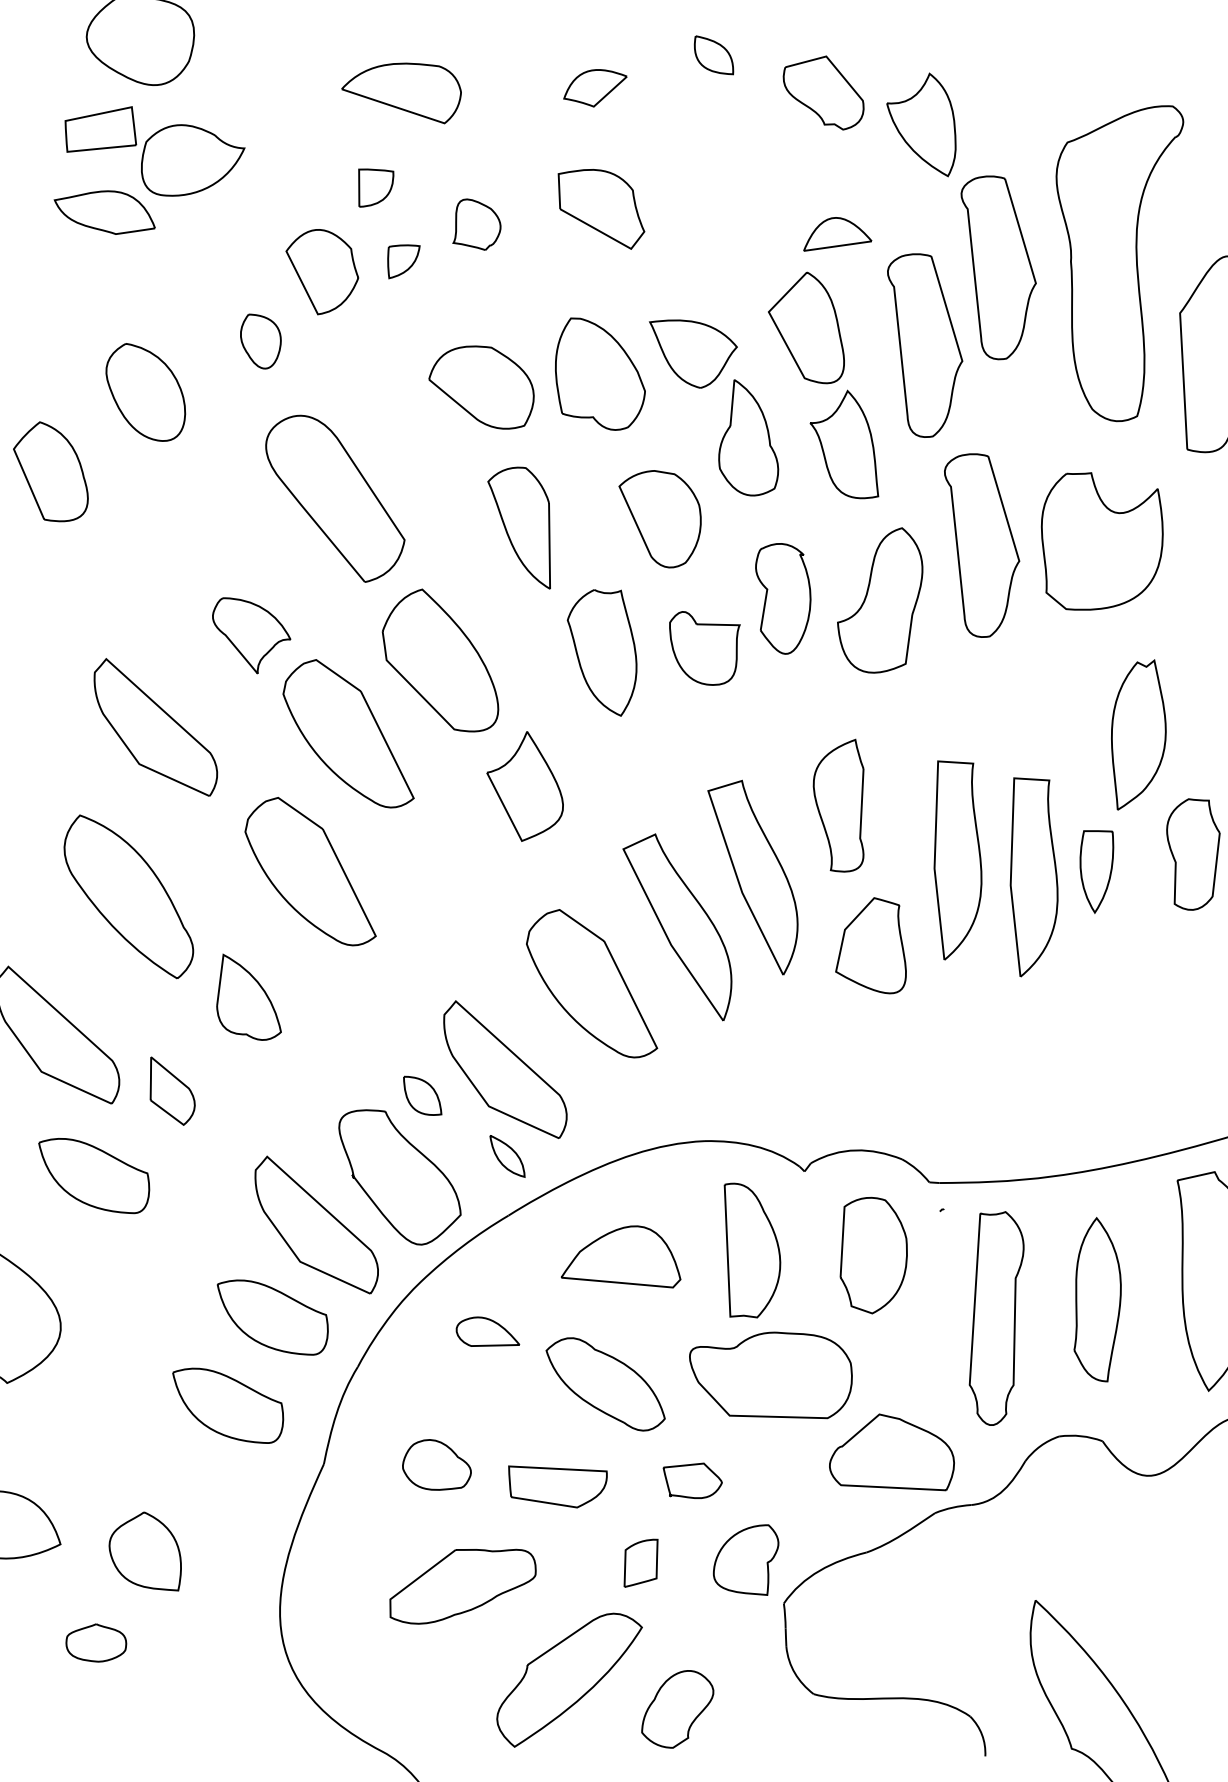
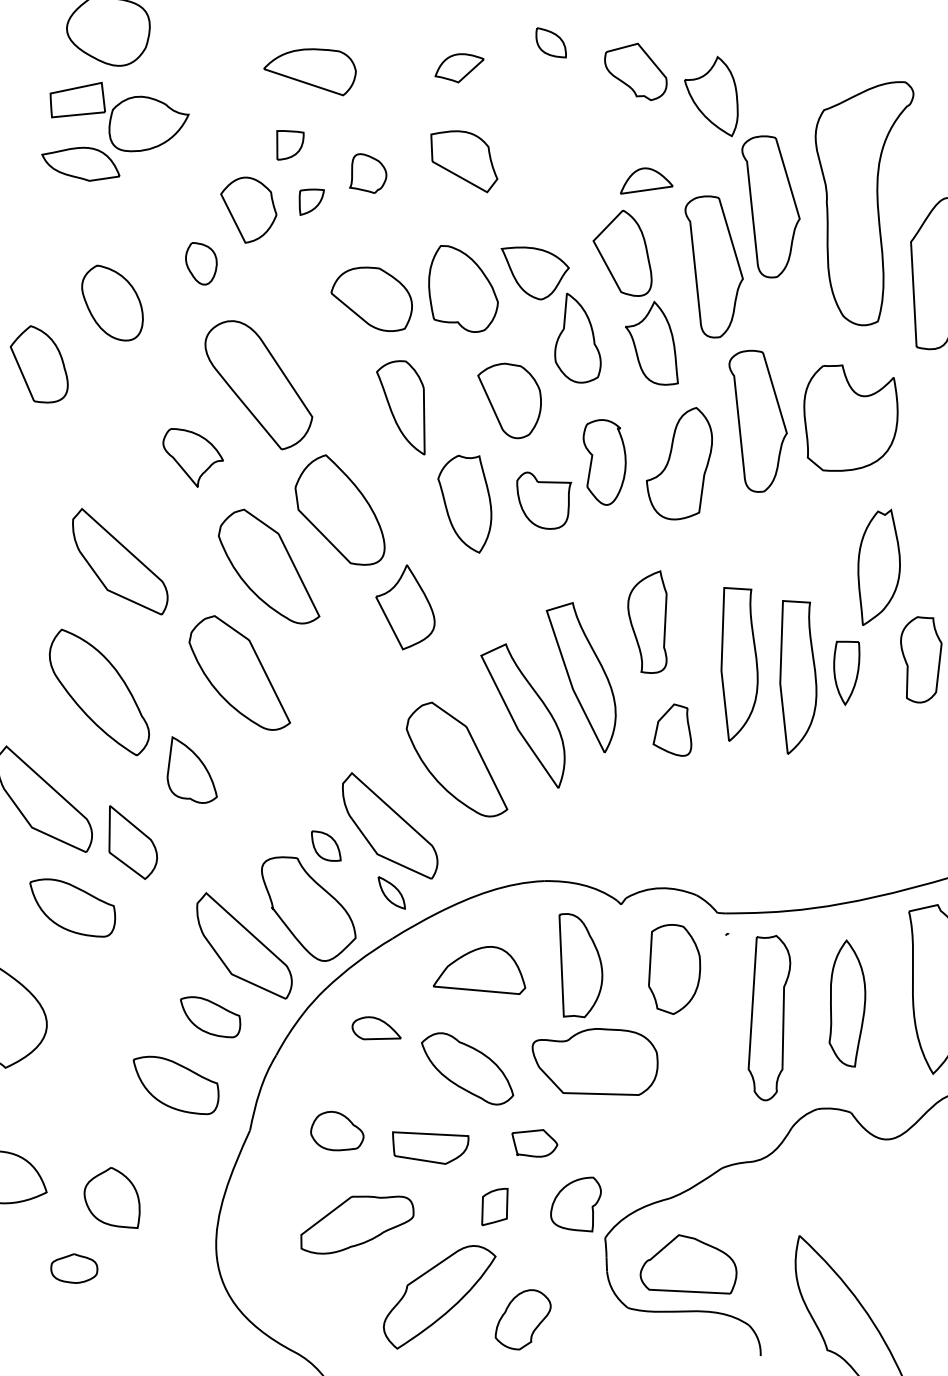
part: (250, 635) -> (192, 457), moved
part: (871, 944) -> (672, 729), size x0.7
part: (172, 1091) -> (133, 842), size x1.4
part: (272, 1316) -> (210, 1016), size x0.7
part: (891, 1452) -> (688, 1264), moved

